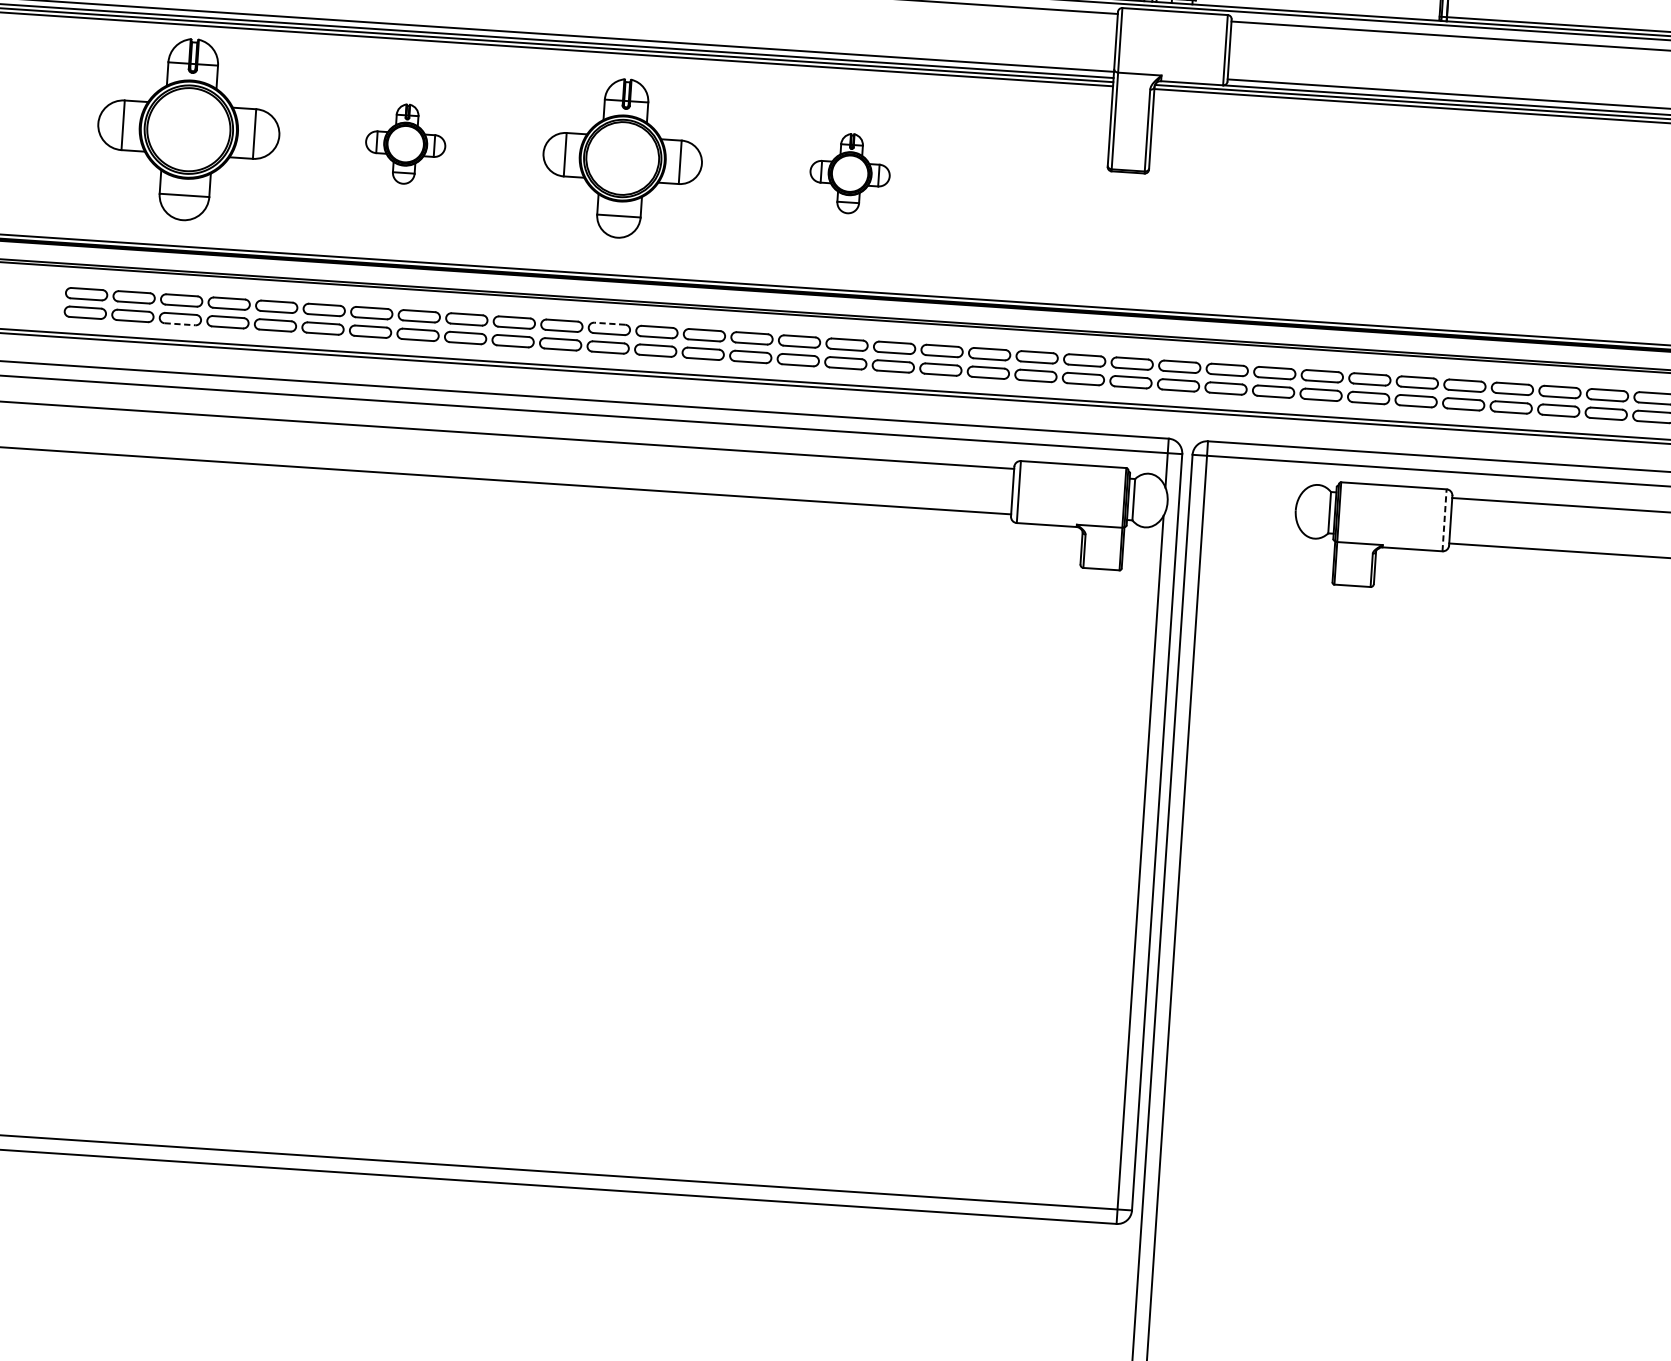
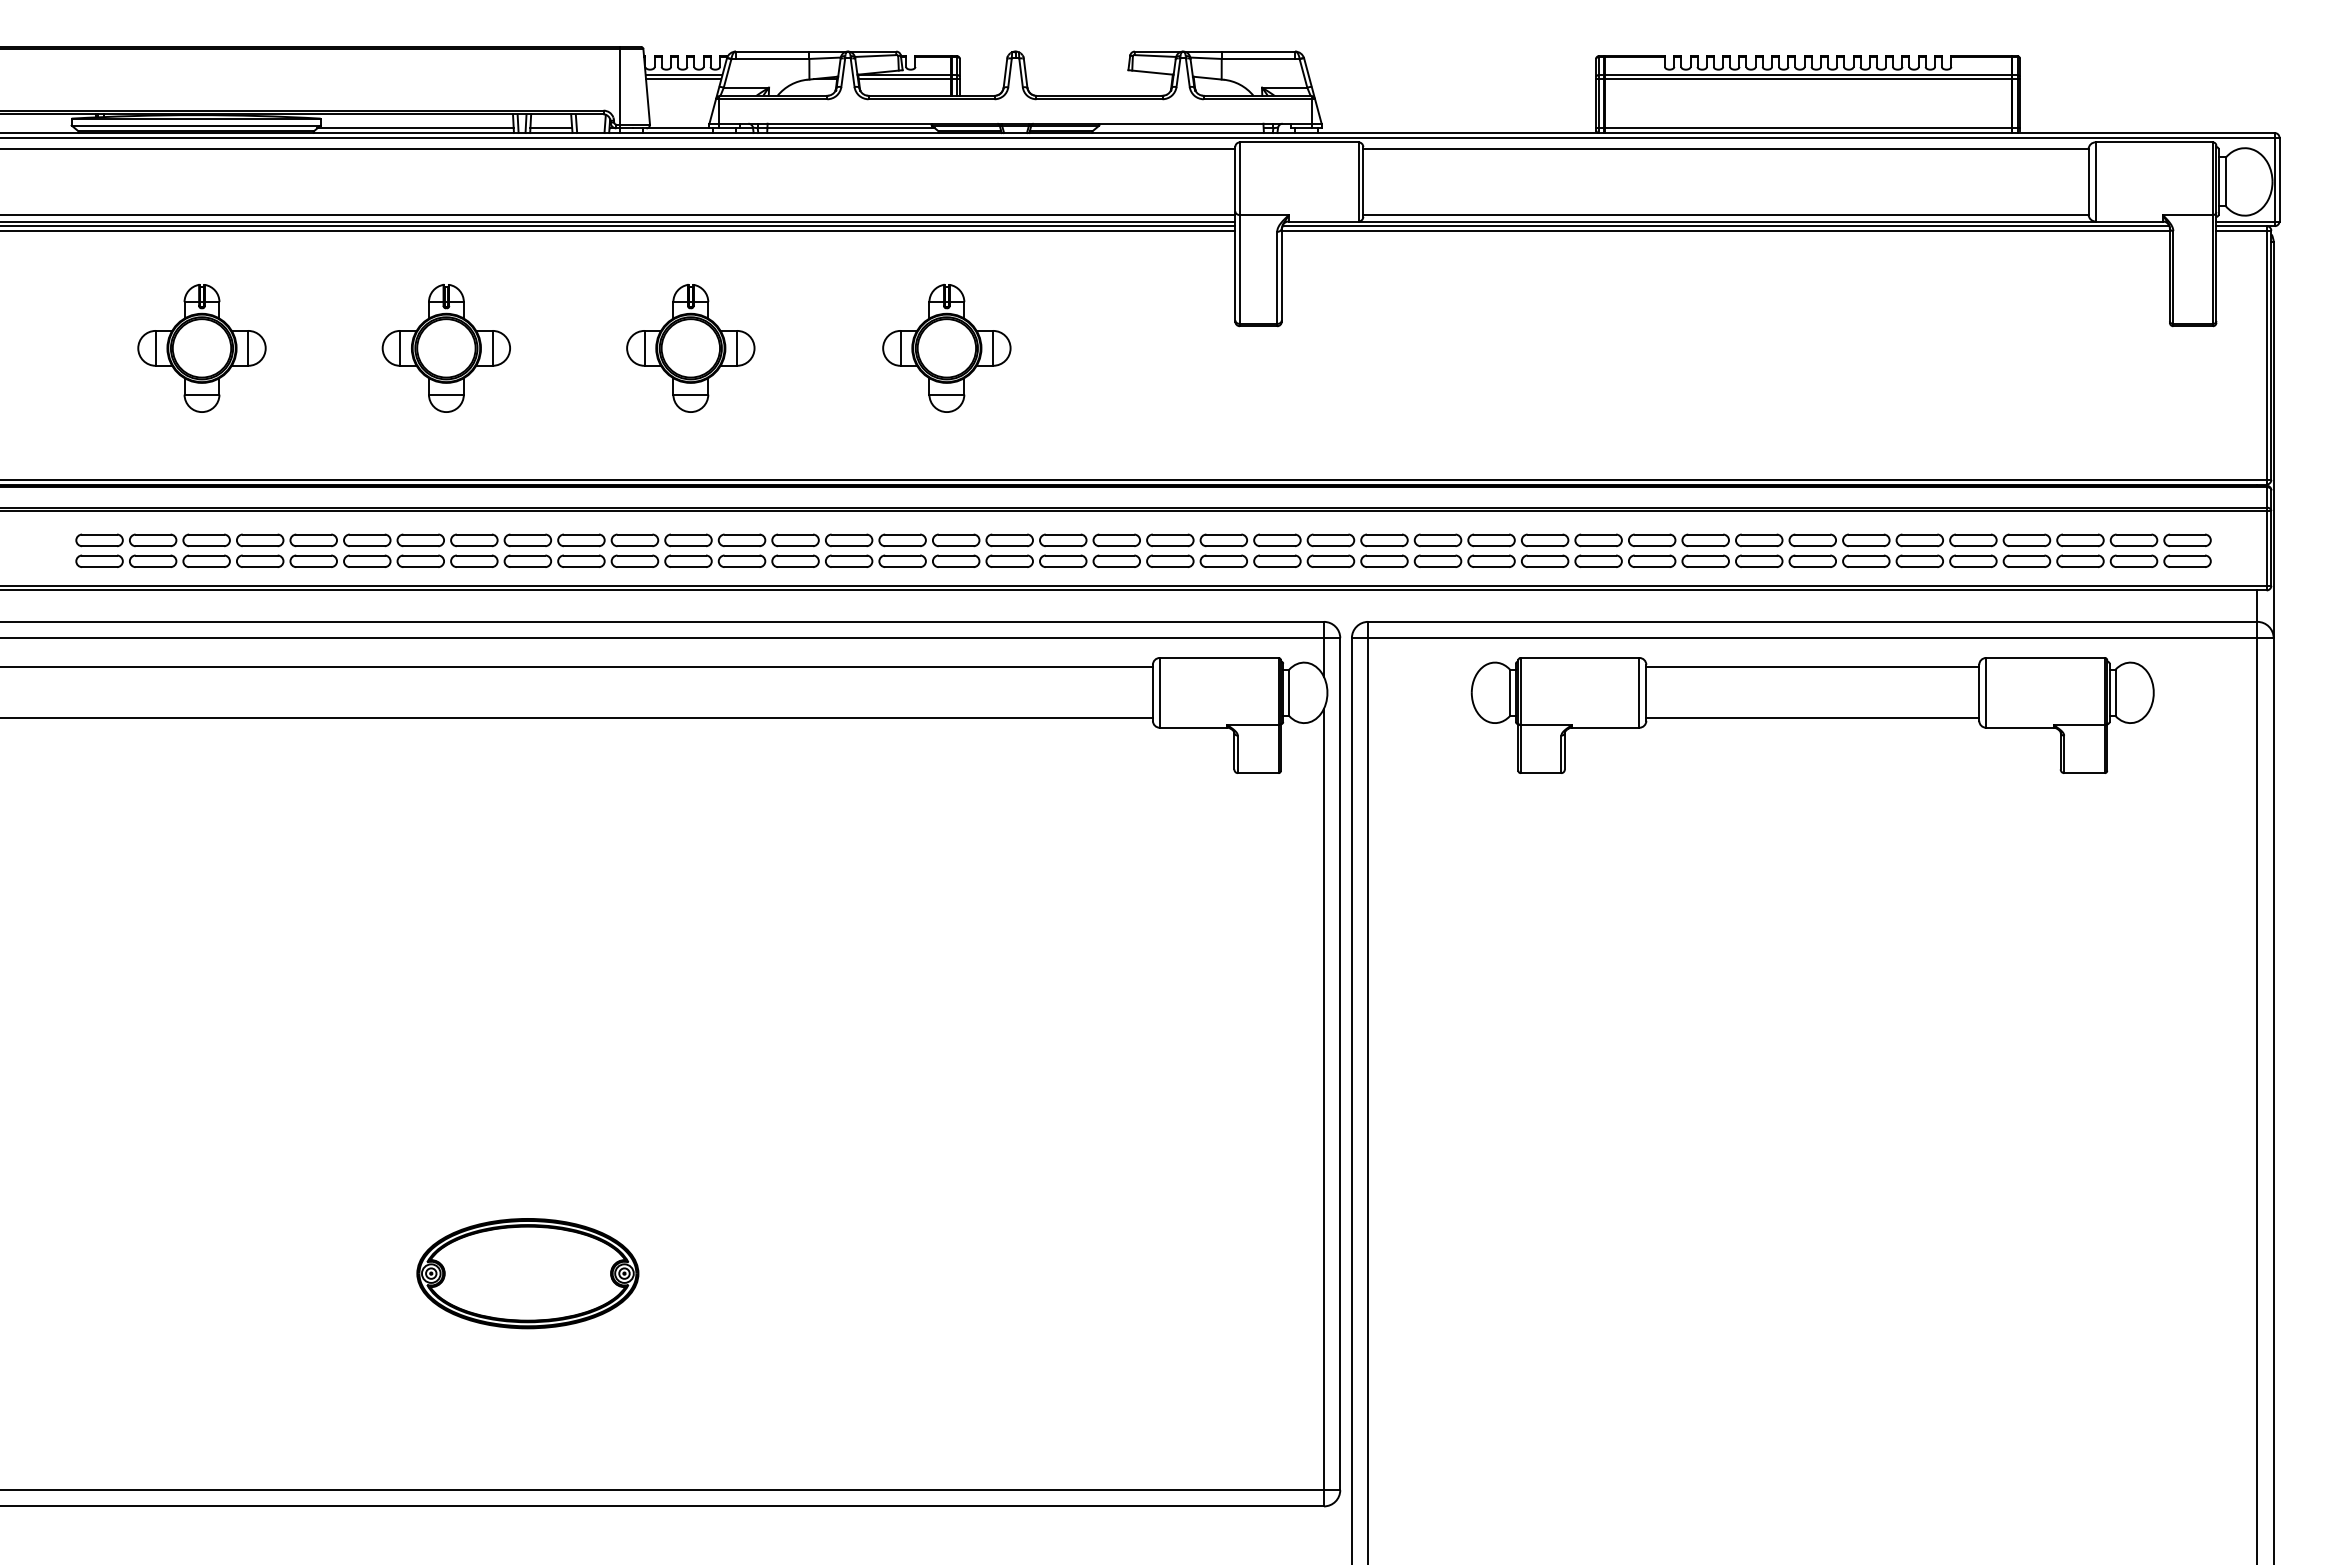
part: (188, 129) -> (201, 348), size x0.62
part: (405, 144) -> (445, 348), size x1.43
part: (622, 158) -> (690, 348), size x0.71
part: (849, 173) -> (946, 348), size x1.43
line: (609, 323) -> (688, 534), dashed -> solid
line: (180, 324) -> (207, 567), dashed -> solid
line: (1444, 520) -> (1639, 692), dashed -> solid
part: (423, 970) -> (527, 1273), added

